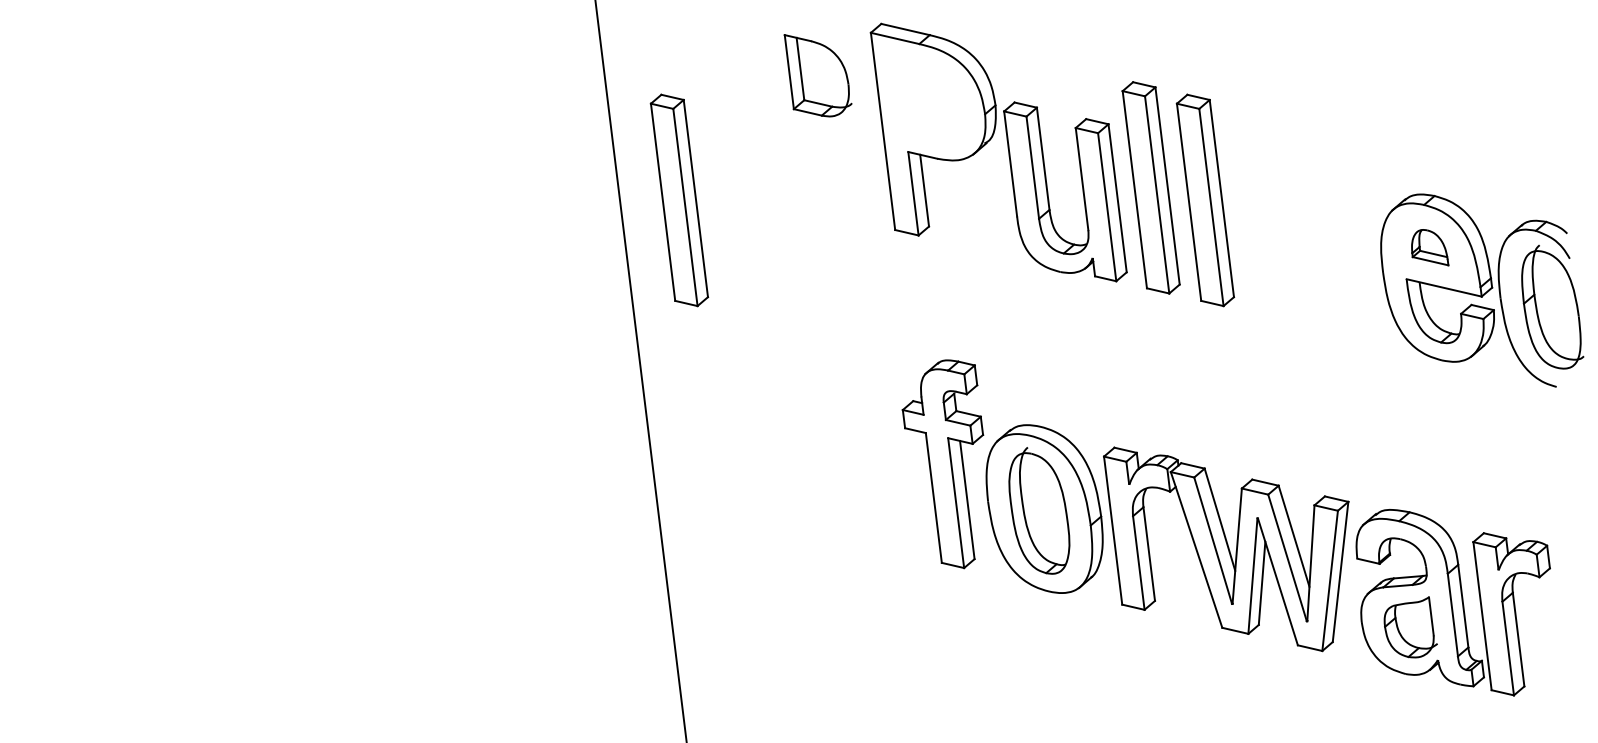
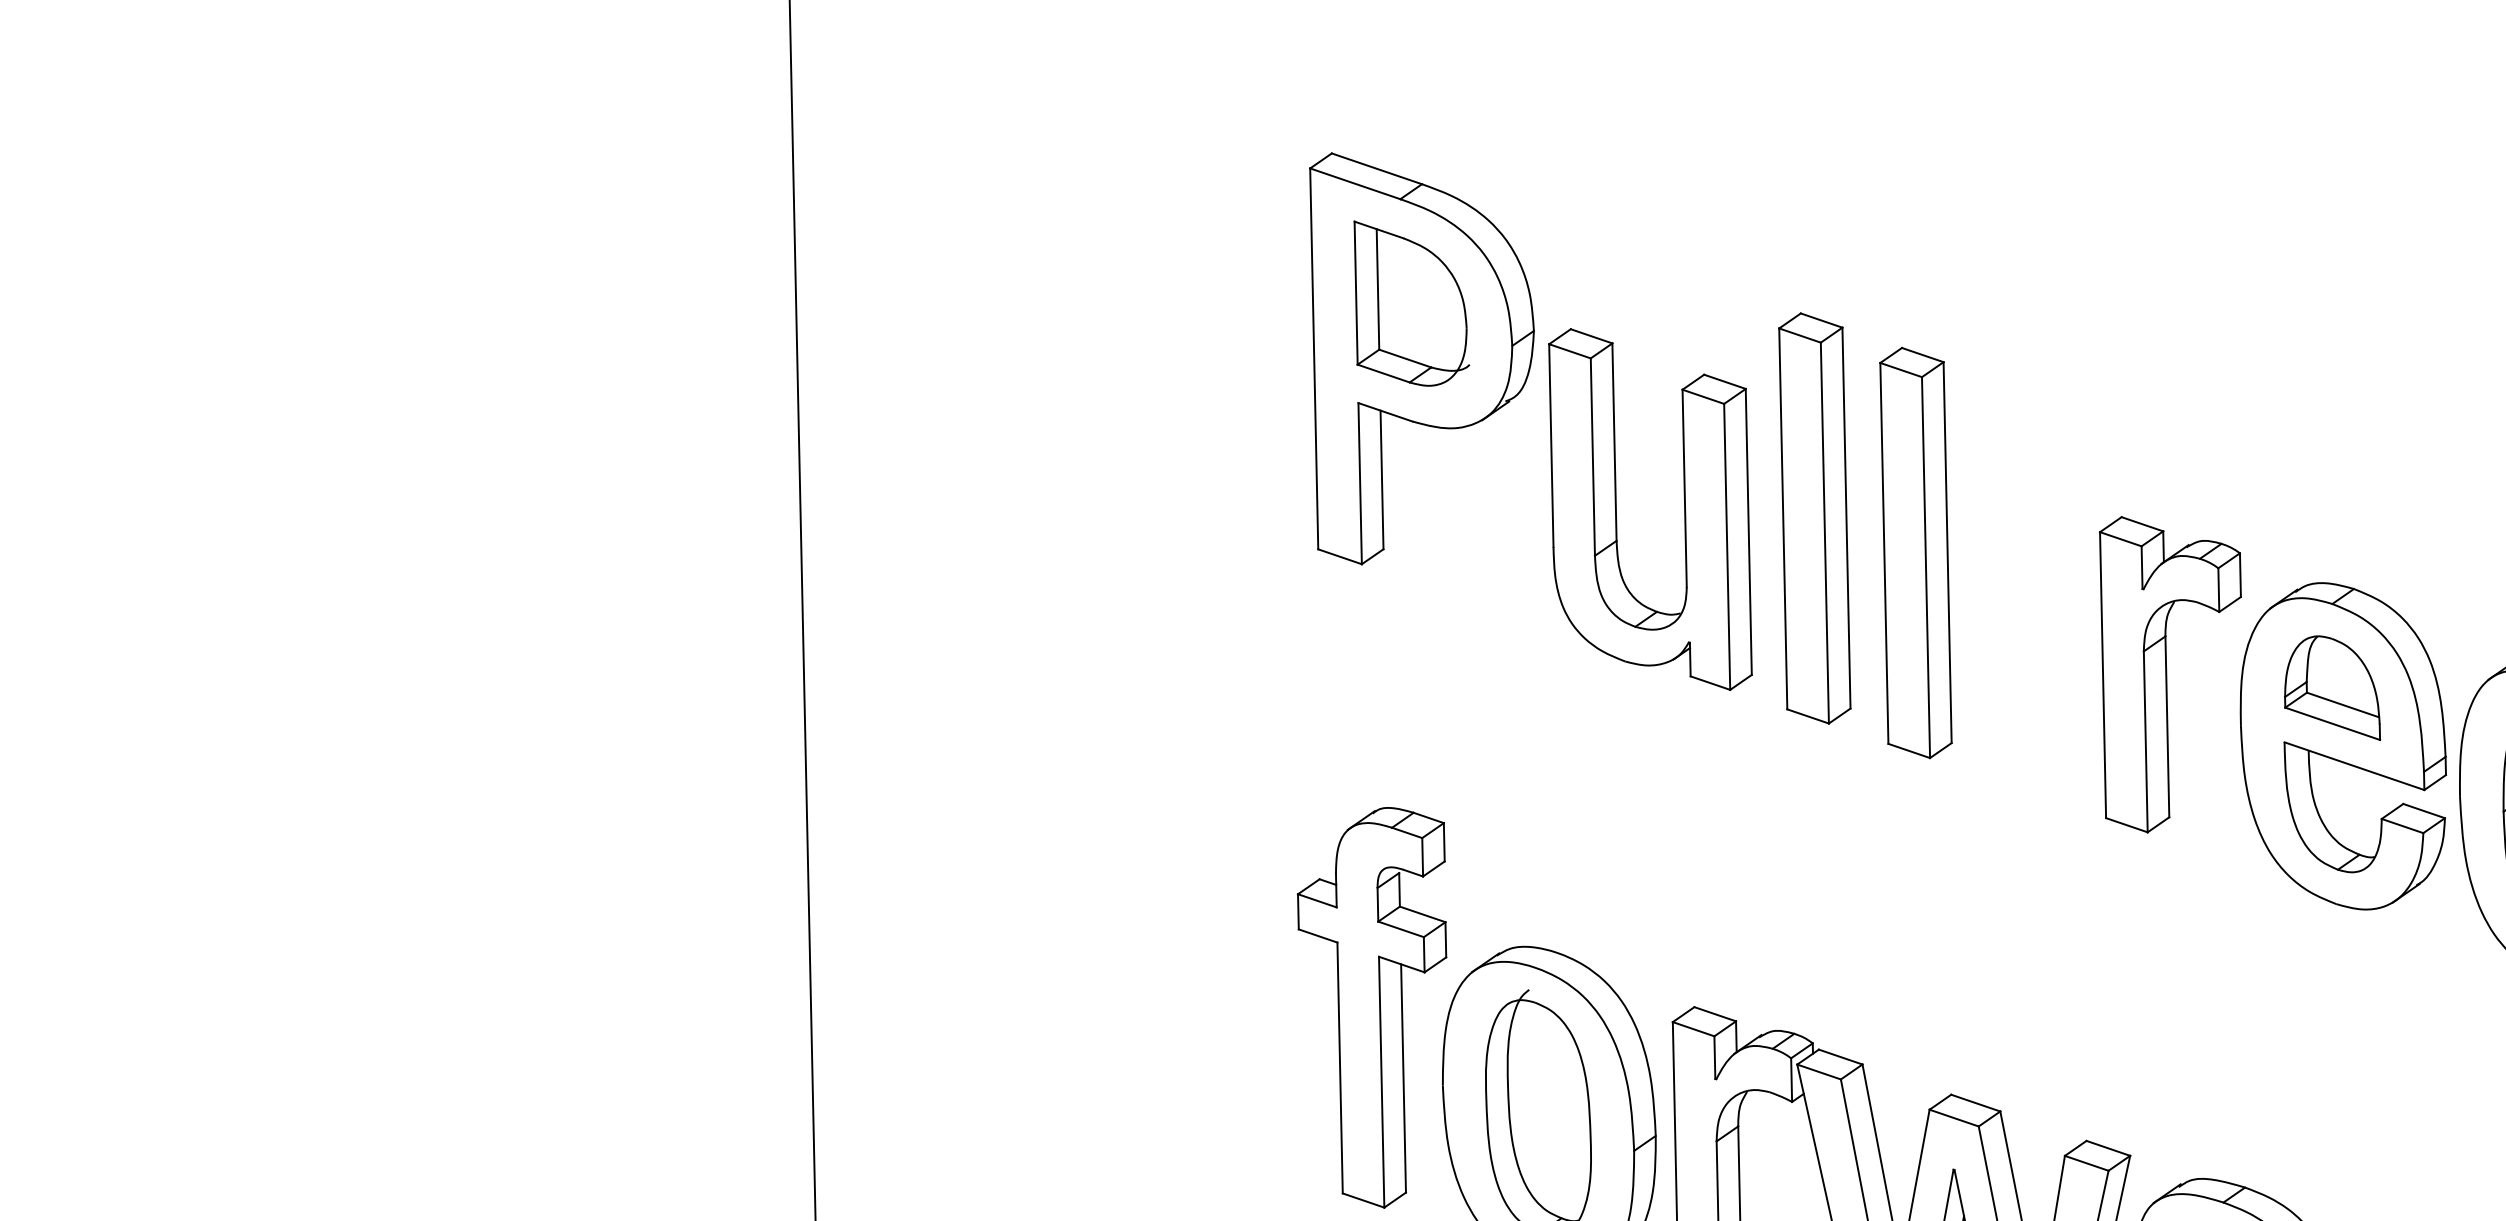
part: (817, 75) -> (1409, 305), moved
part: (679, 200) -> (912, 451), removed
part: (1430, 247) -> (2336, 686), size x1.43
part: (1337, 251) -> (2157, 676), added

